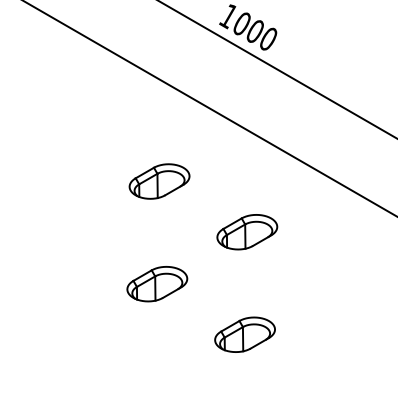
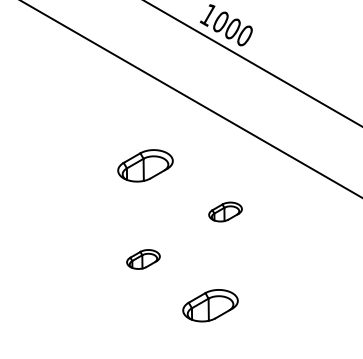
part: (247, 231) -> (225, 211), size x0.6
part: (157, 284) -> (143, 259), size x0.6
part: (245, 334) -> (210, 305), moved

